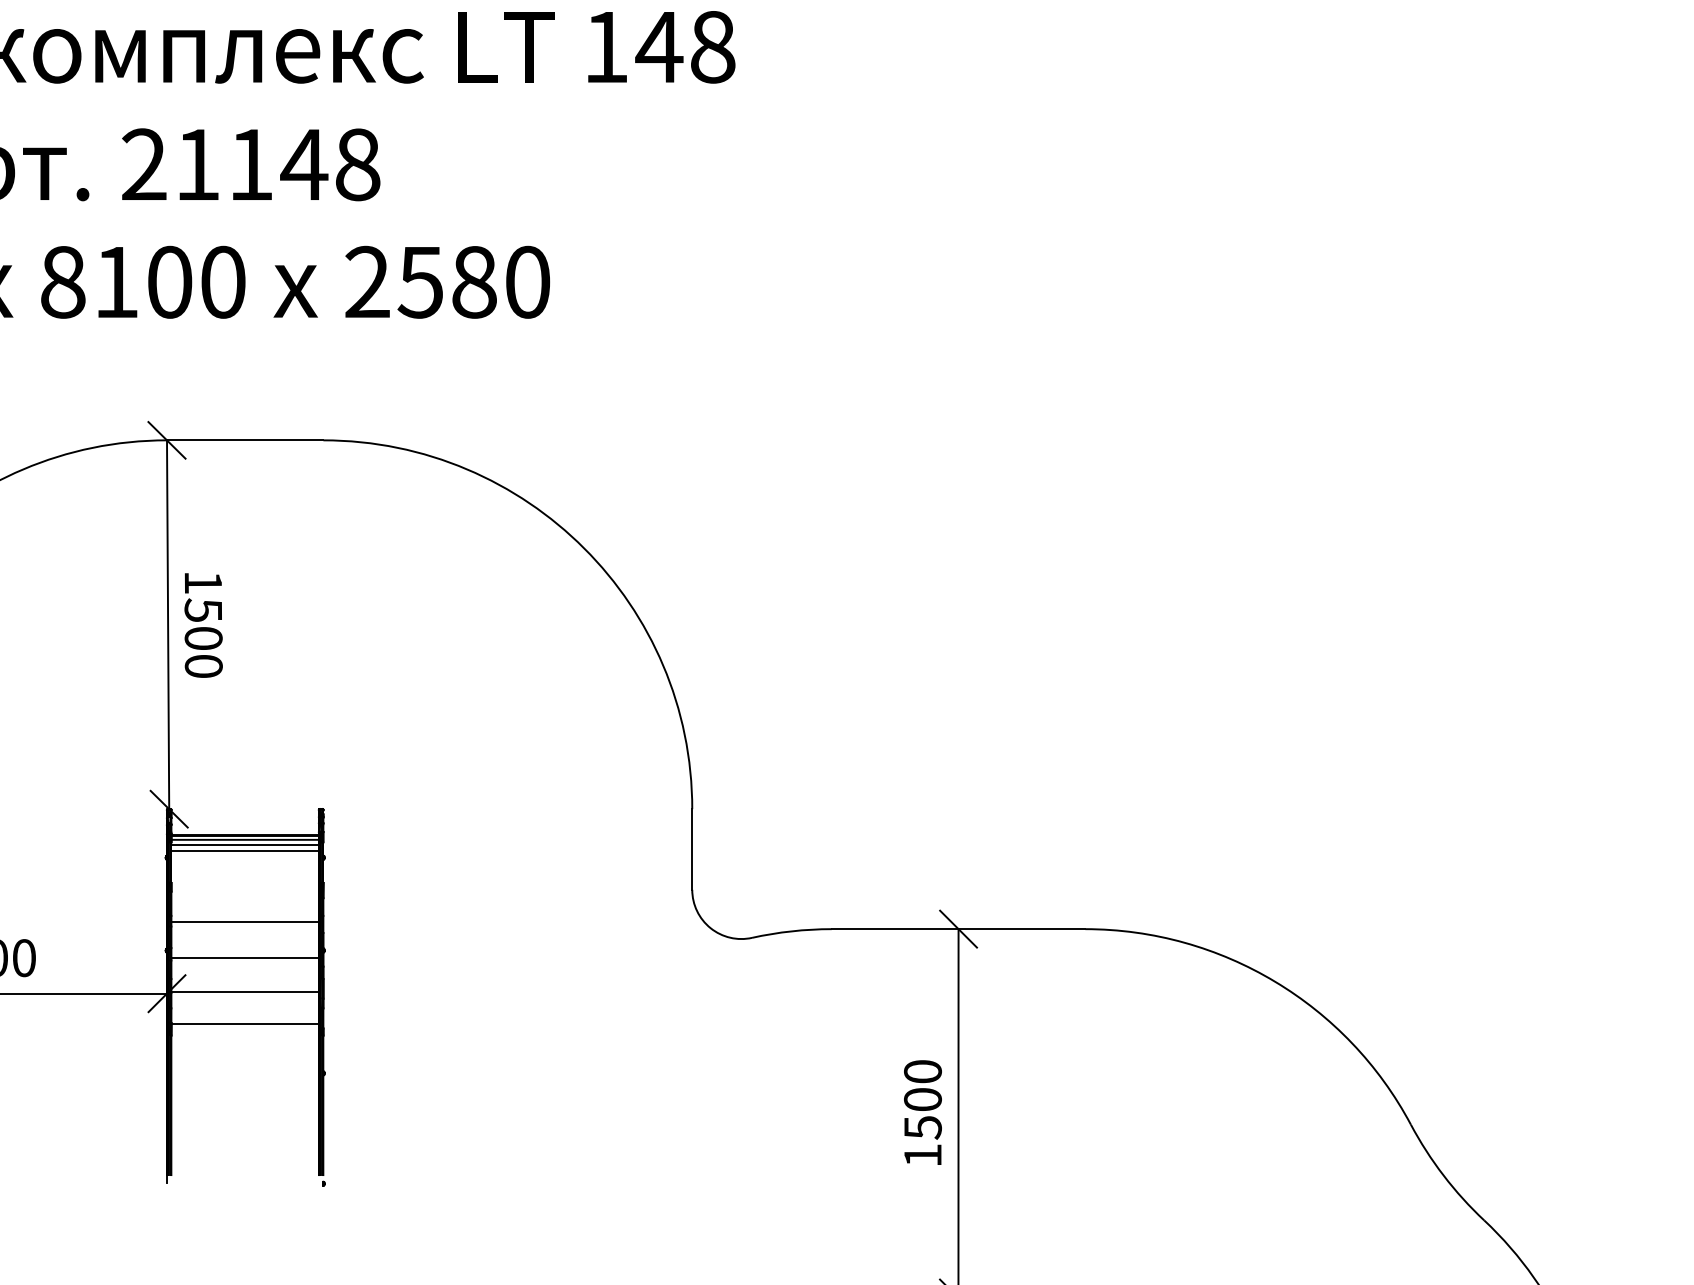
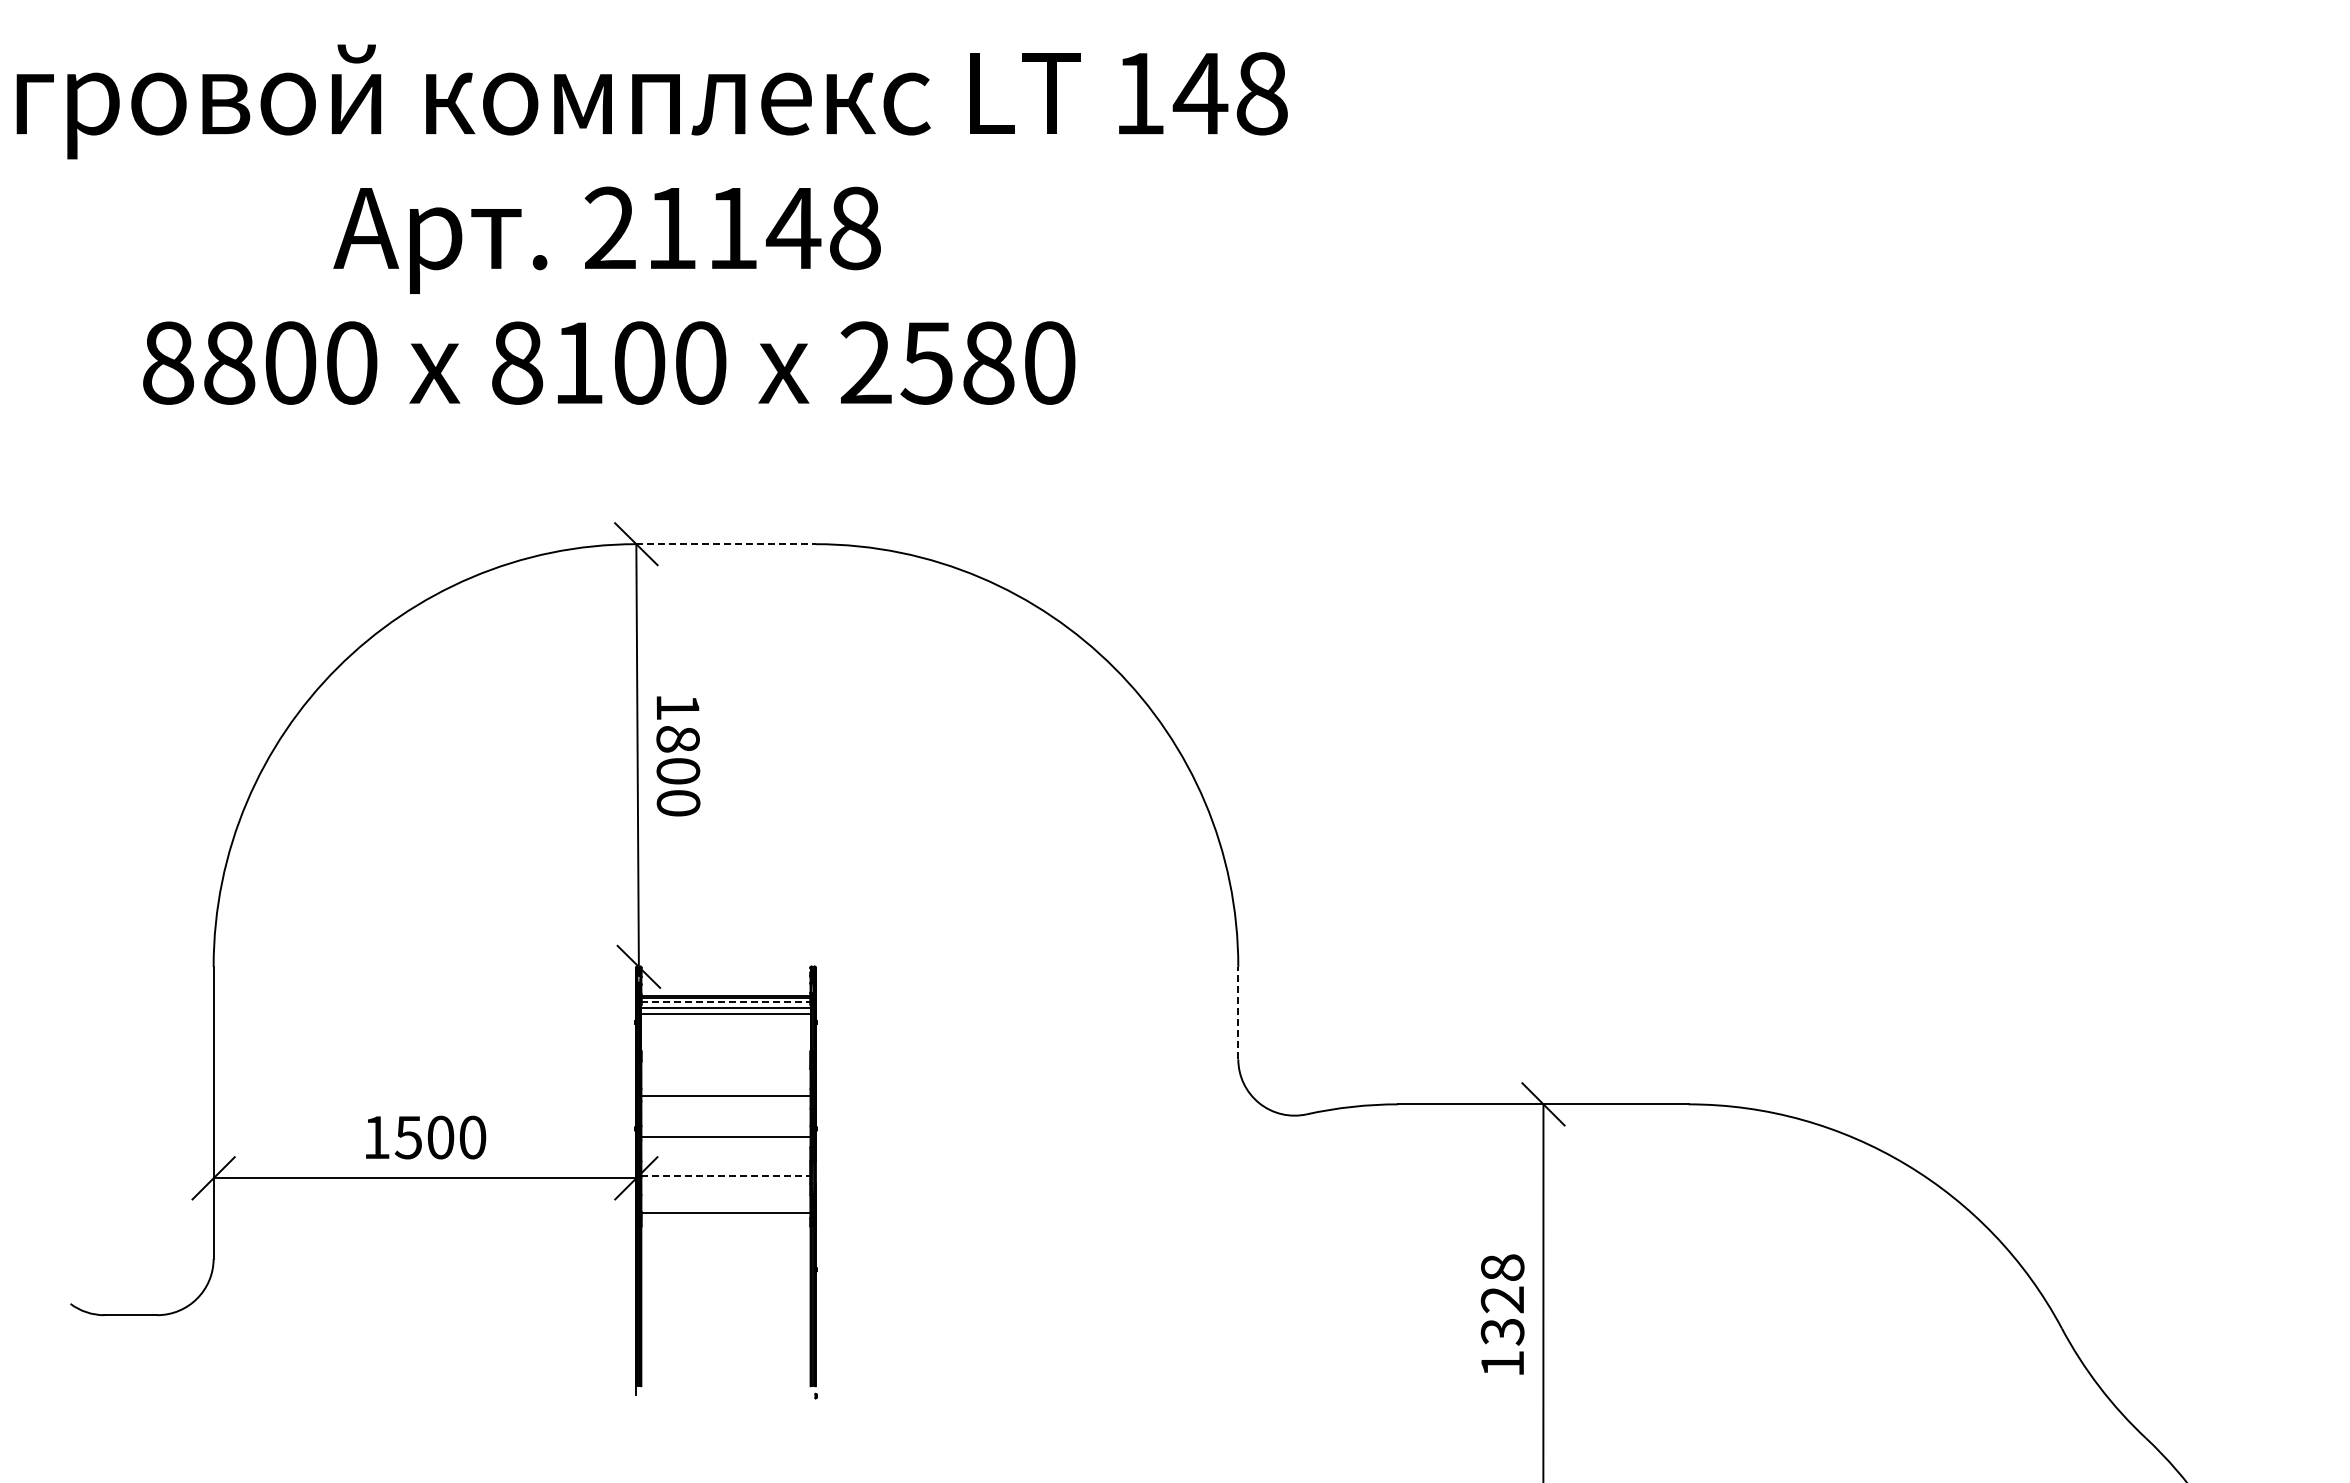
line: (244, 440) -> (725, 544), solid -> dashed
text: (202, 609) -> (677, 738), 1500 -> 1800
line: (244, 840) -> (725, 1002), solid -> dashed
line: (692, 849) -> (1238, 1012), solid -> dashed
line: (244, 992) -> (725, 1176), solid -> dashed
text: (922, 1099) -> (1502, 1299), 1500 -> 1328

